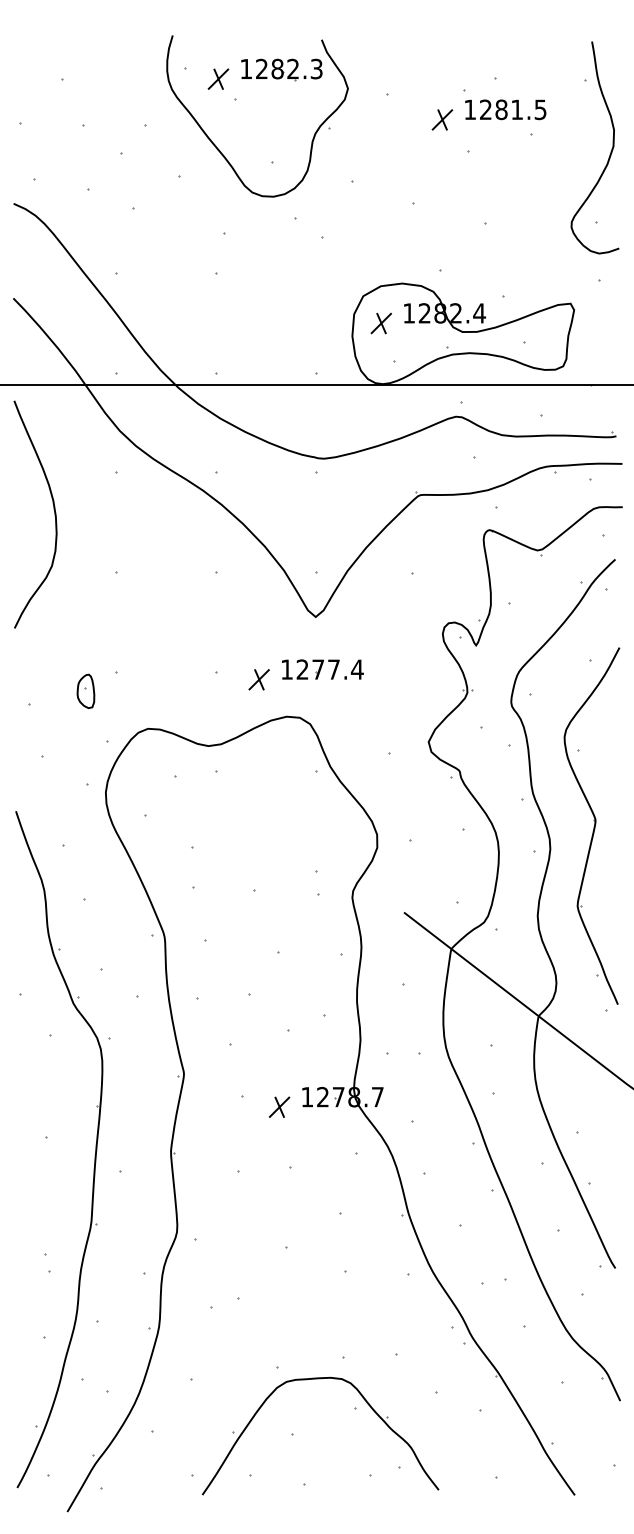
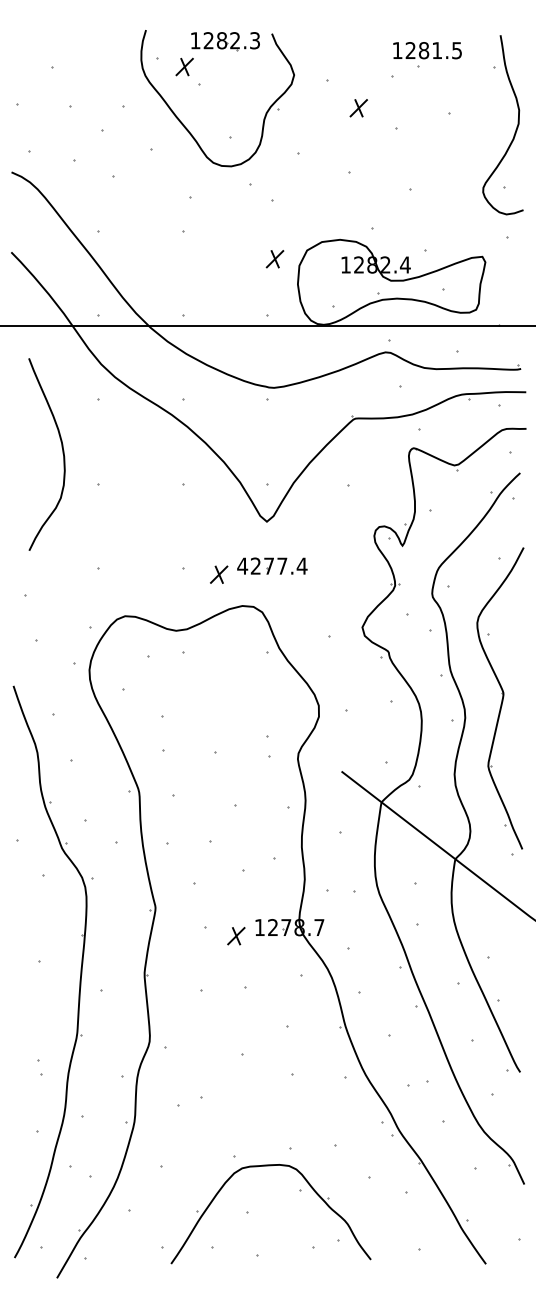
part: (281, 69) -> (225, 41), moved
text: (505, 109) -> (427, 50), moved
part: (442, 119) -> (358, 107), moved
part: (380, 323) -> (274, 259), moved
curve: (53, 509) -> (62, 450), moved
text: (286, 669) -> (242, 566), 1277.4 -> 4277.4
part: (85, 691) -> (72, 584), removed

